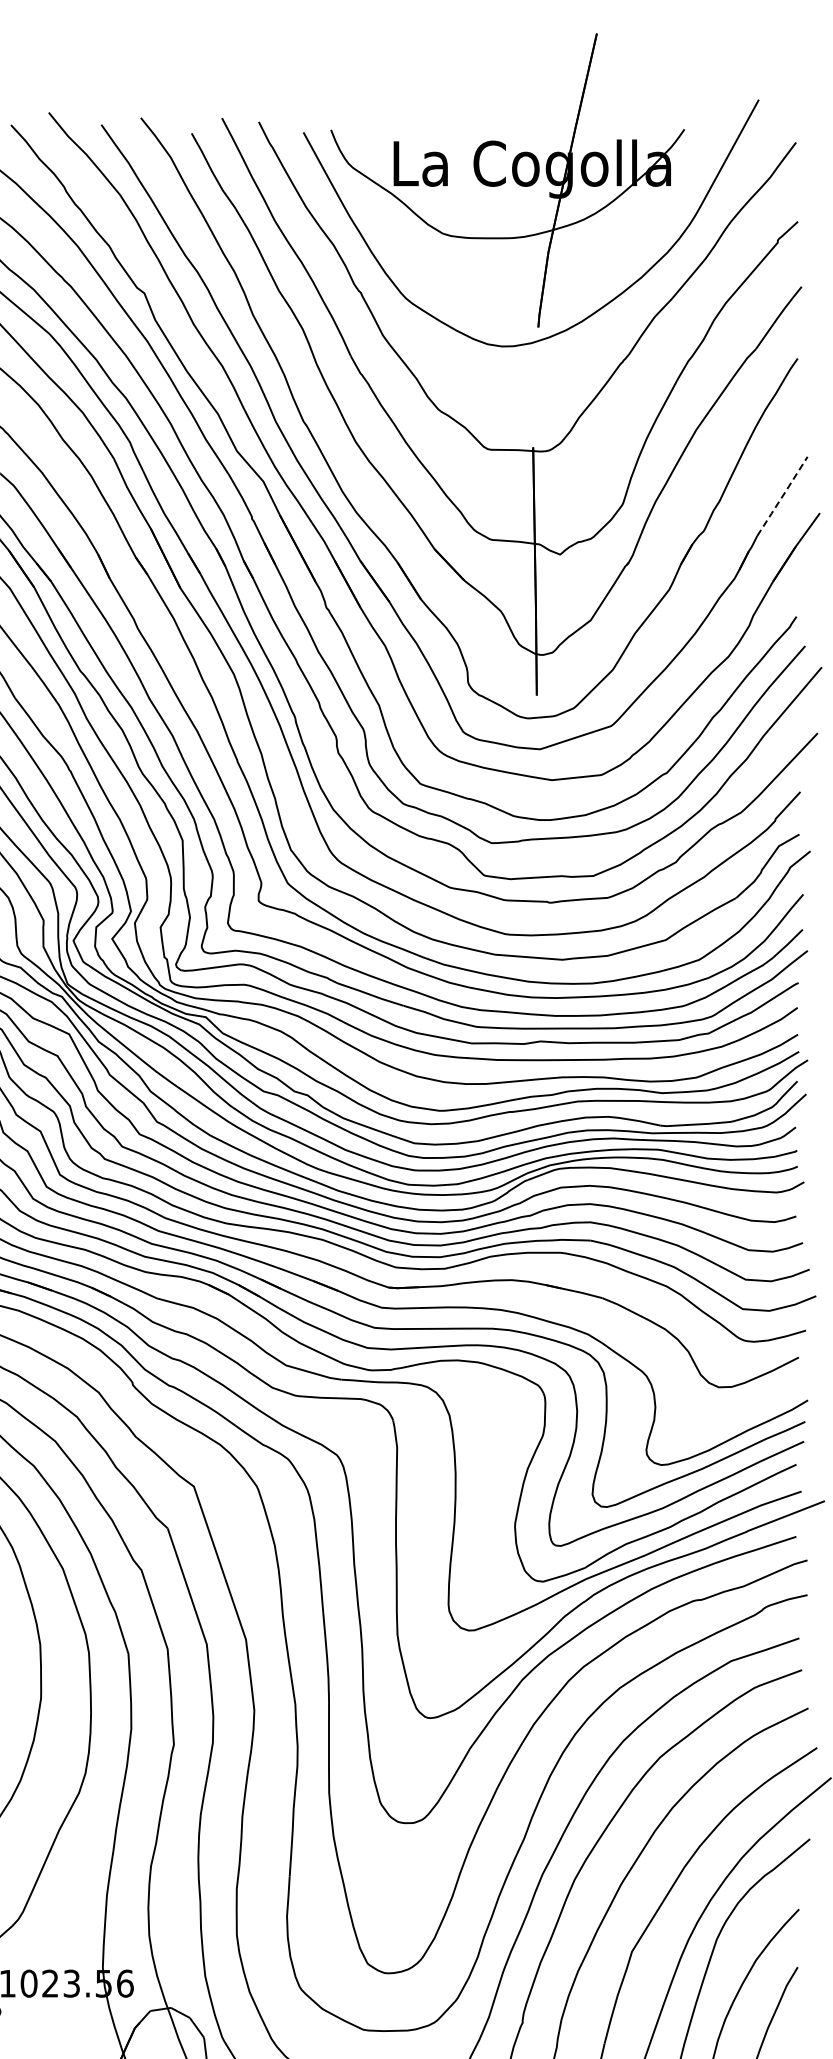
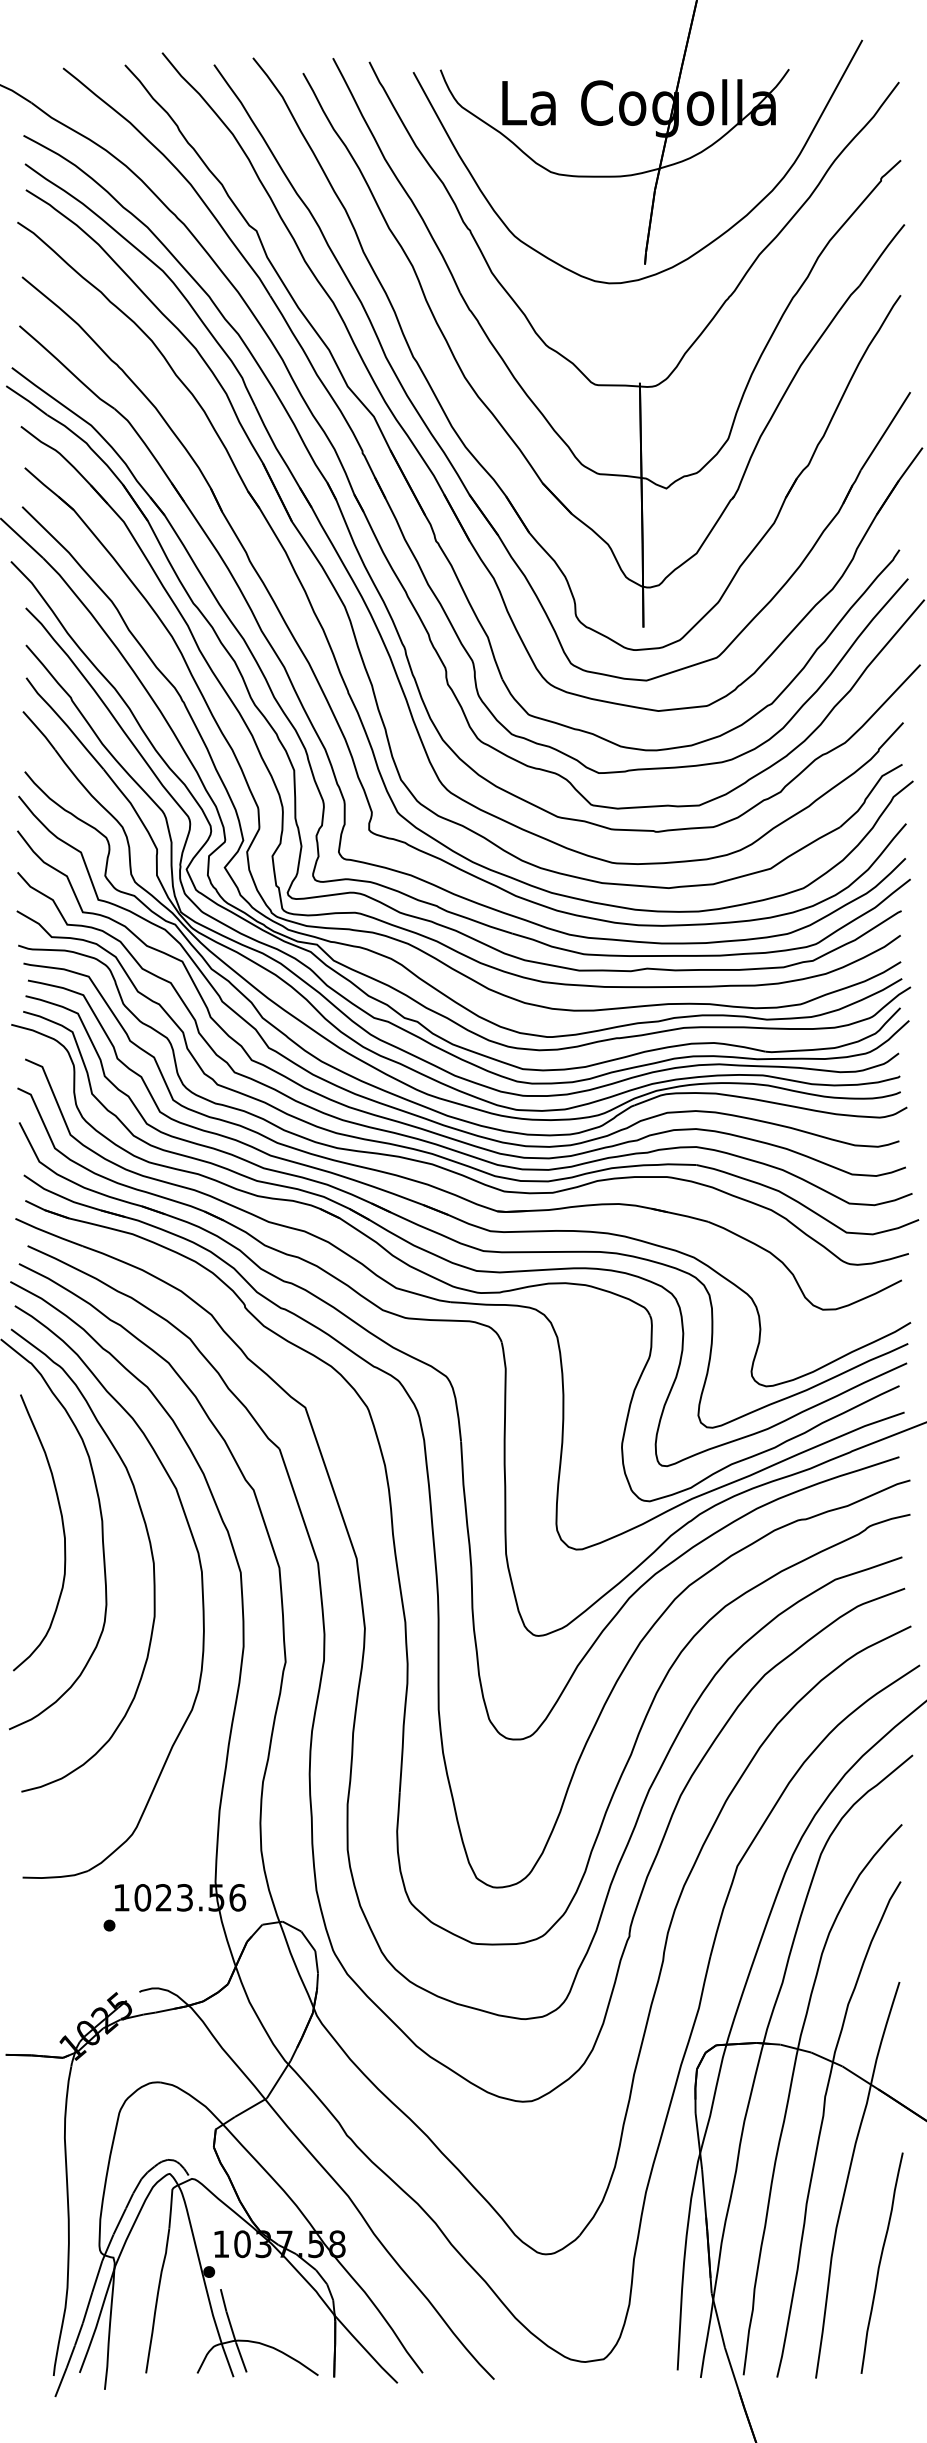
line: (783, 495) -> (886, 430), dashed -> solid

